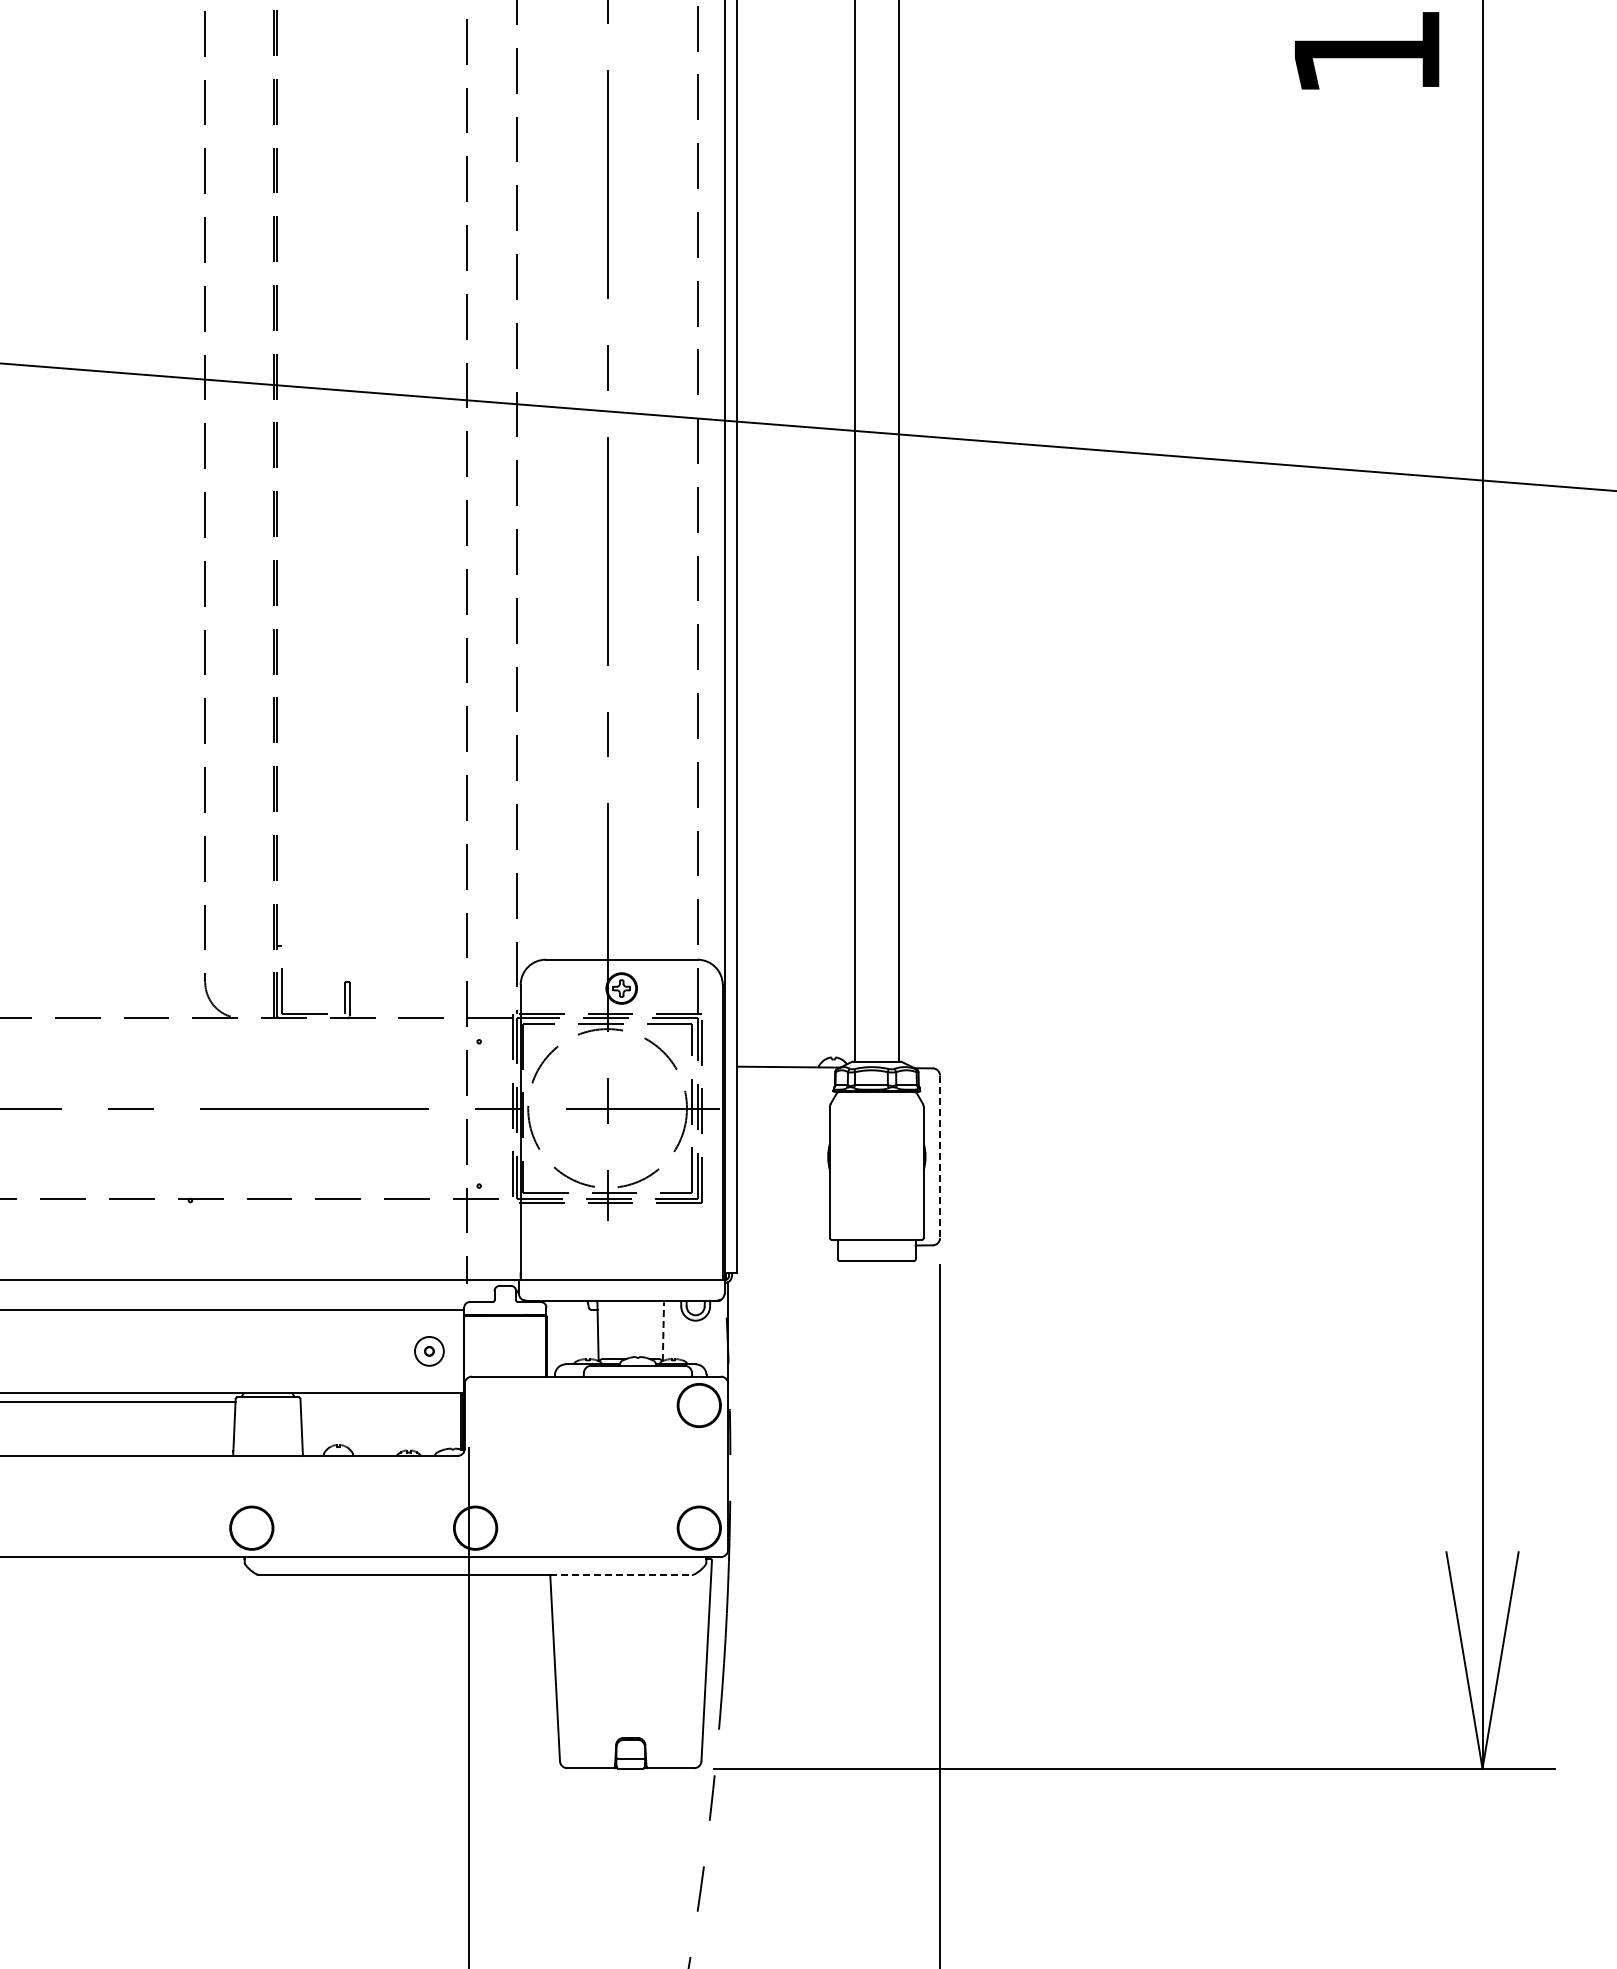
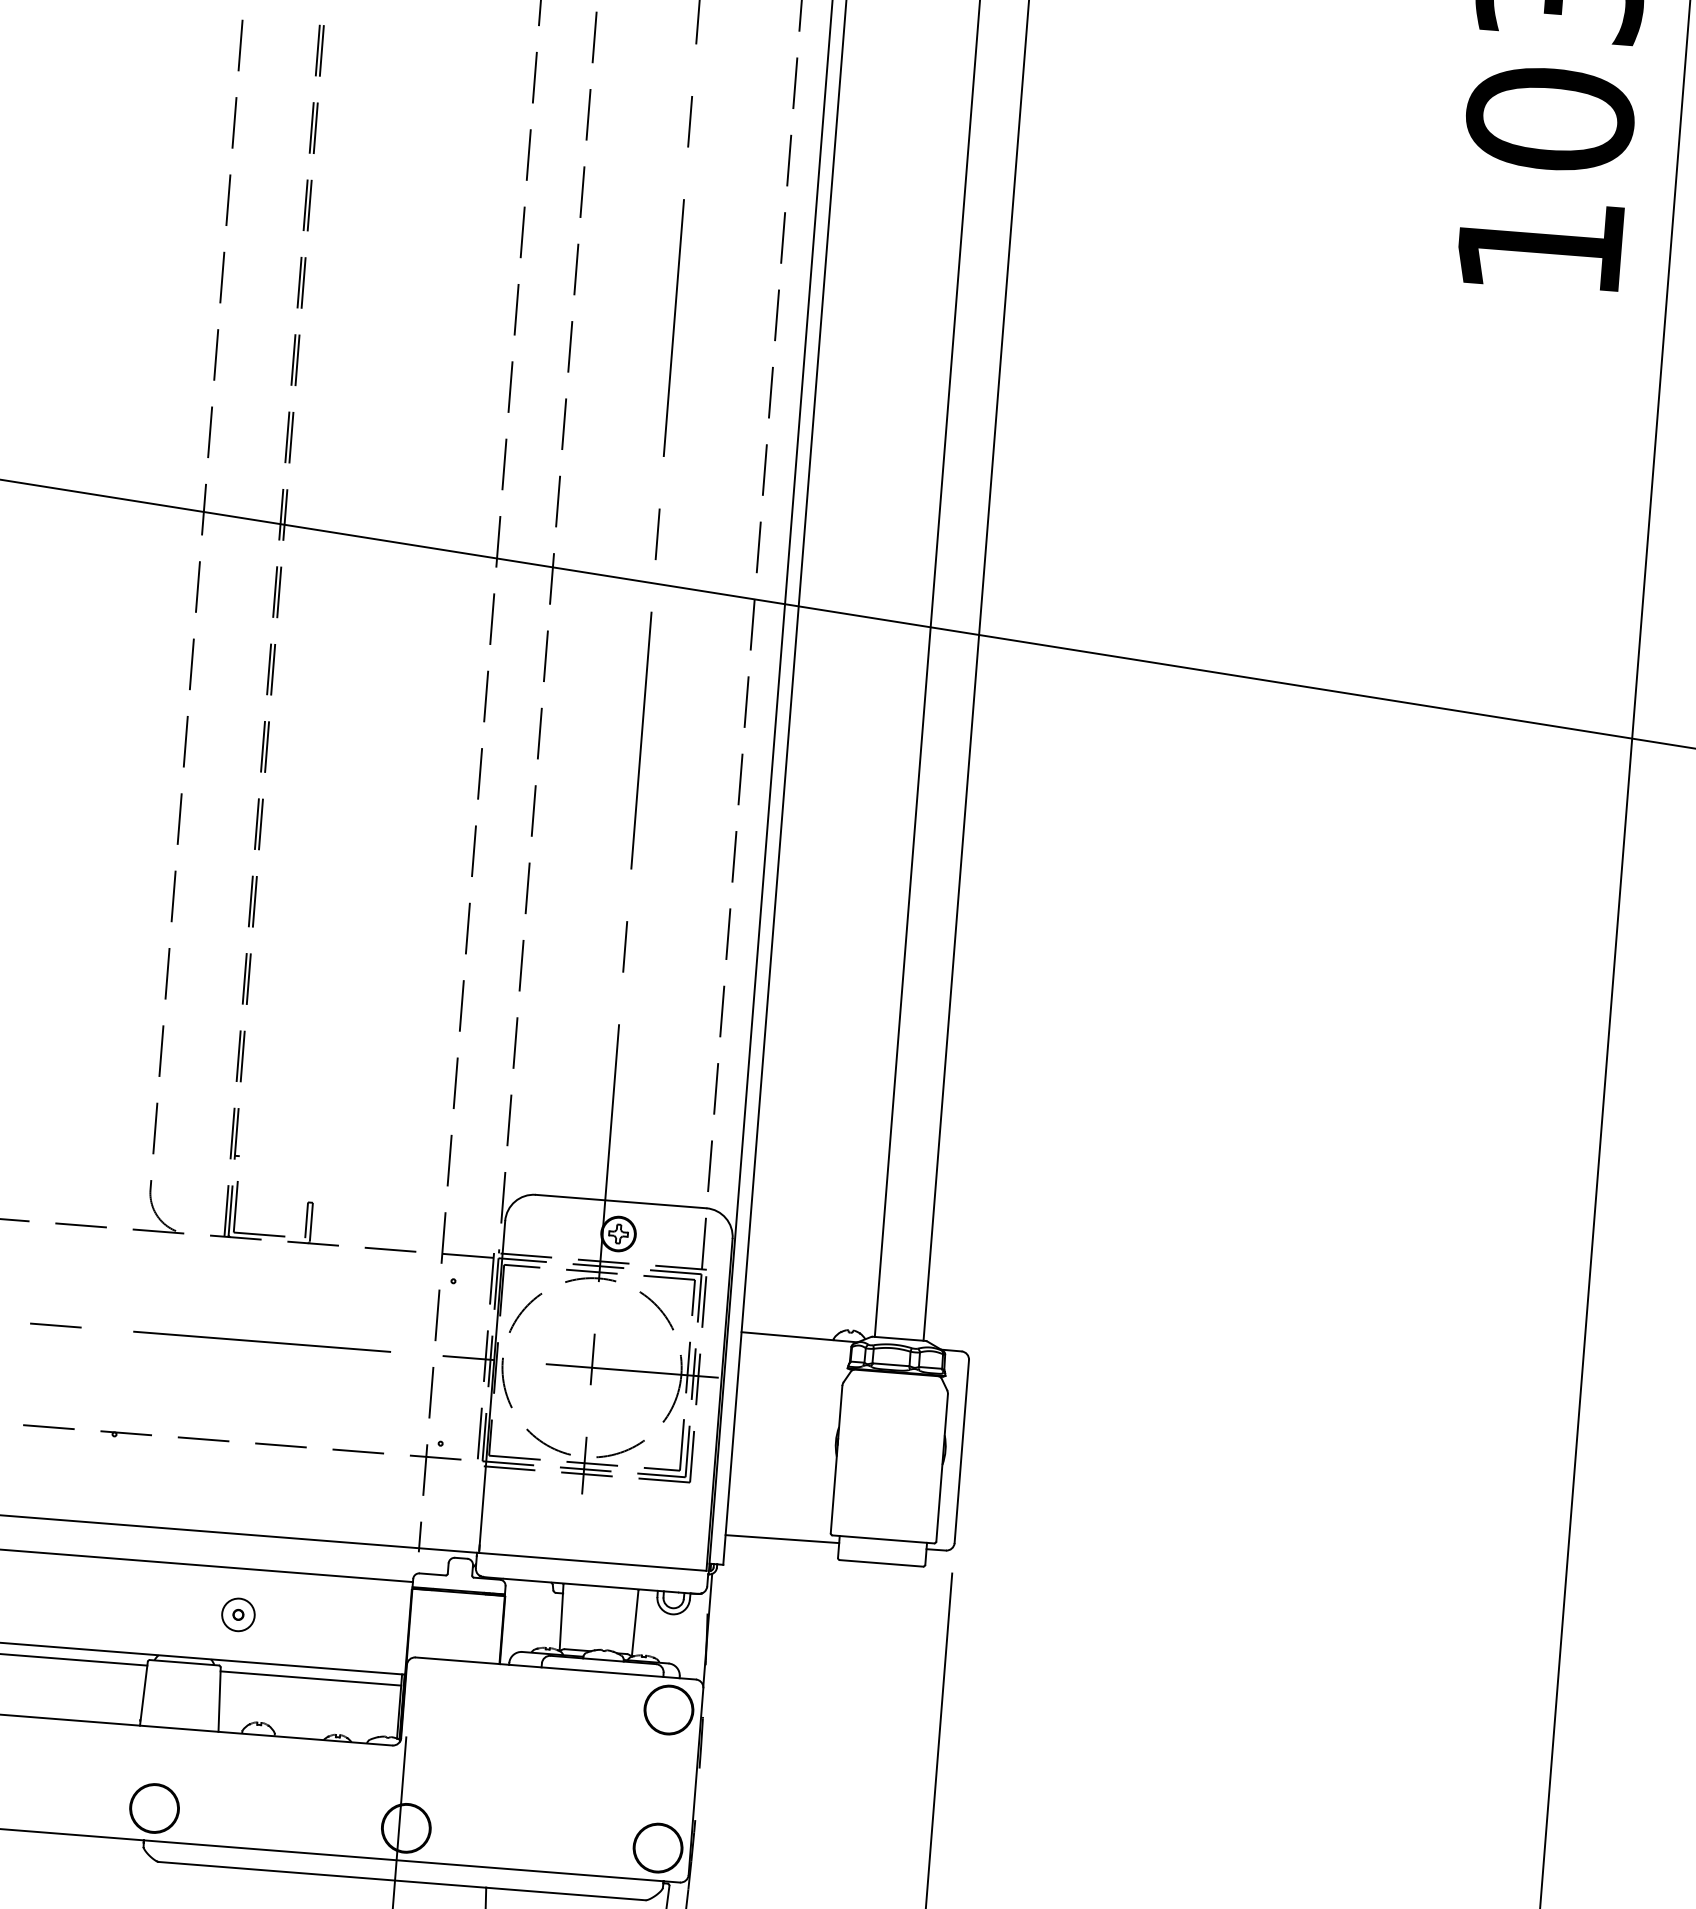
line: (940, 1157) -> (962, 1452), dashed -> solid
line: (787, 1246) -> (782, 1538), added
line: (663, 1331) -> (635, 1623), dashed -> solid
part: (429, 1351) -> (238, 1615), moved
line: (380, 1402) -> (310, 1678), added
line: (621, 1575) -> (566, 1894), dashed -> solid

